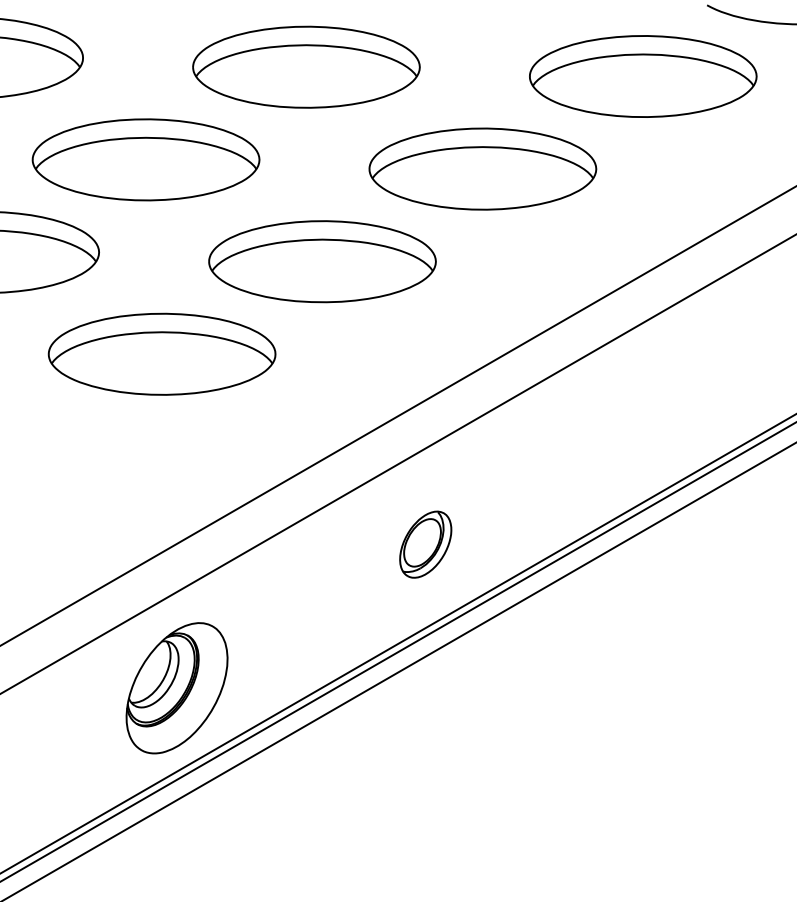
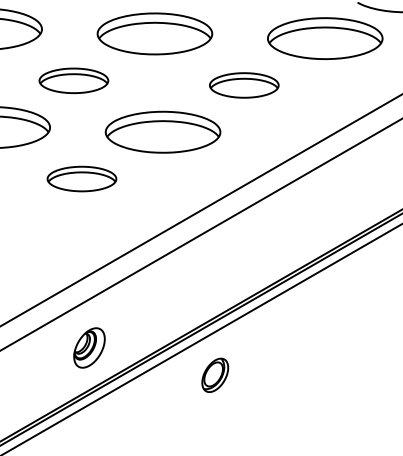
part: (145, 159) -> (73, 80), size x0.6
part: (483, 169) -> (244, 85), size x0.6
part: (161, 353) -> (81, 178), size x0.6
part: (426, 542) -> (215, 374), moved
part: (177, 687) -> (89, 347), size x0.6

